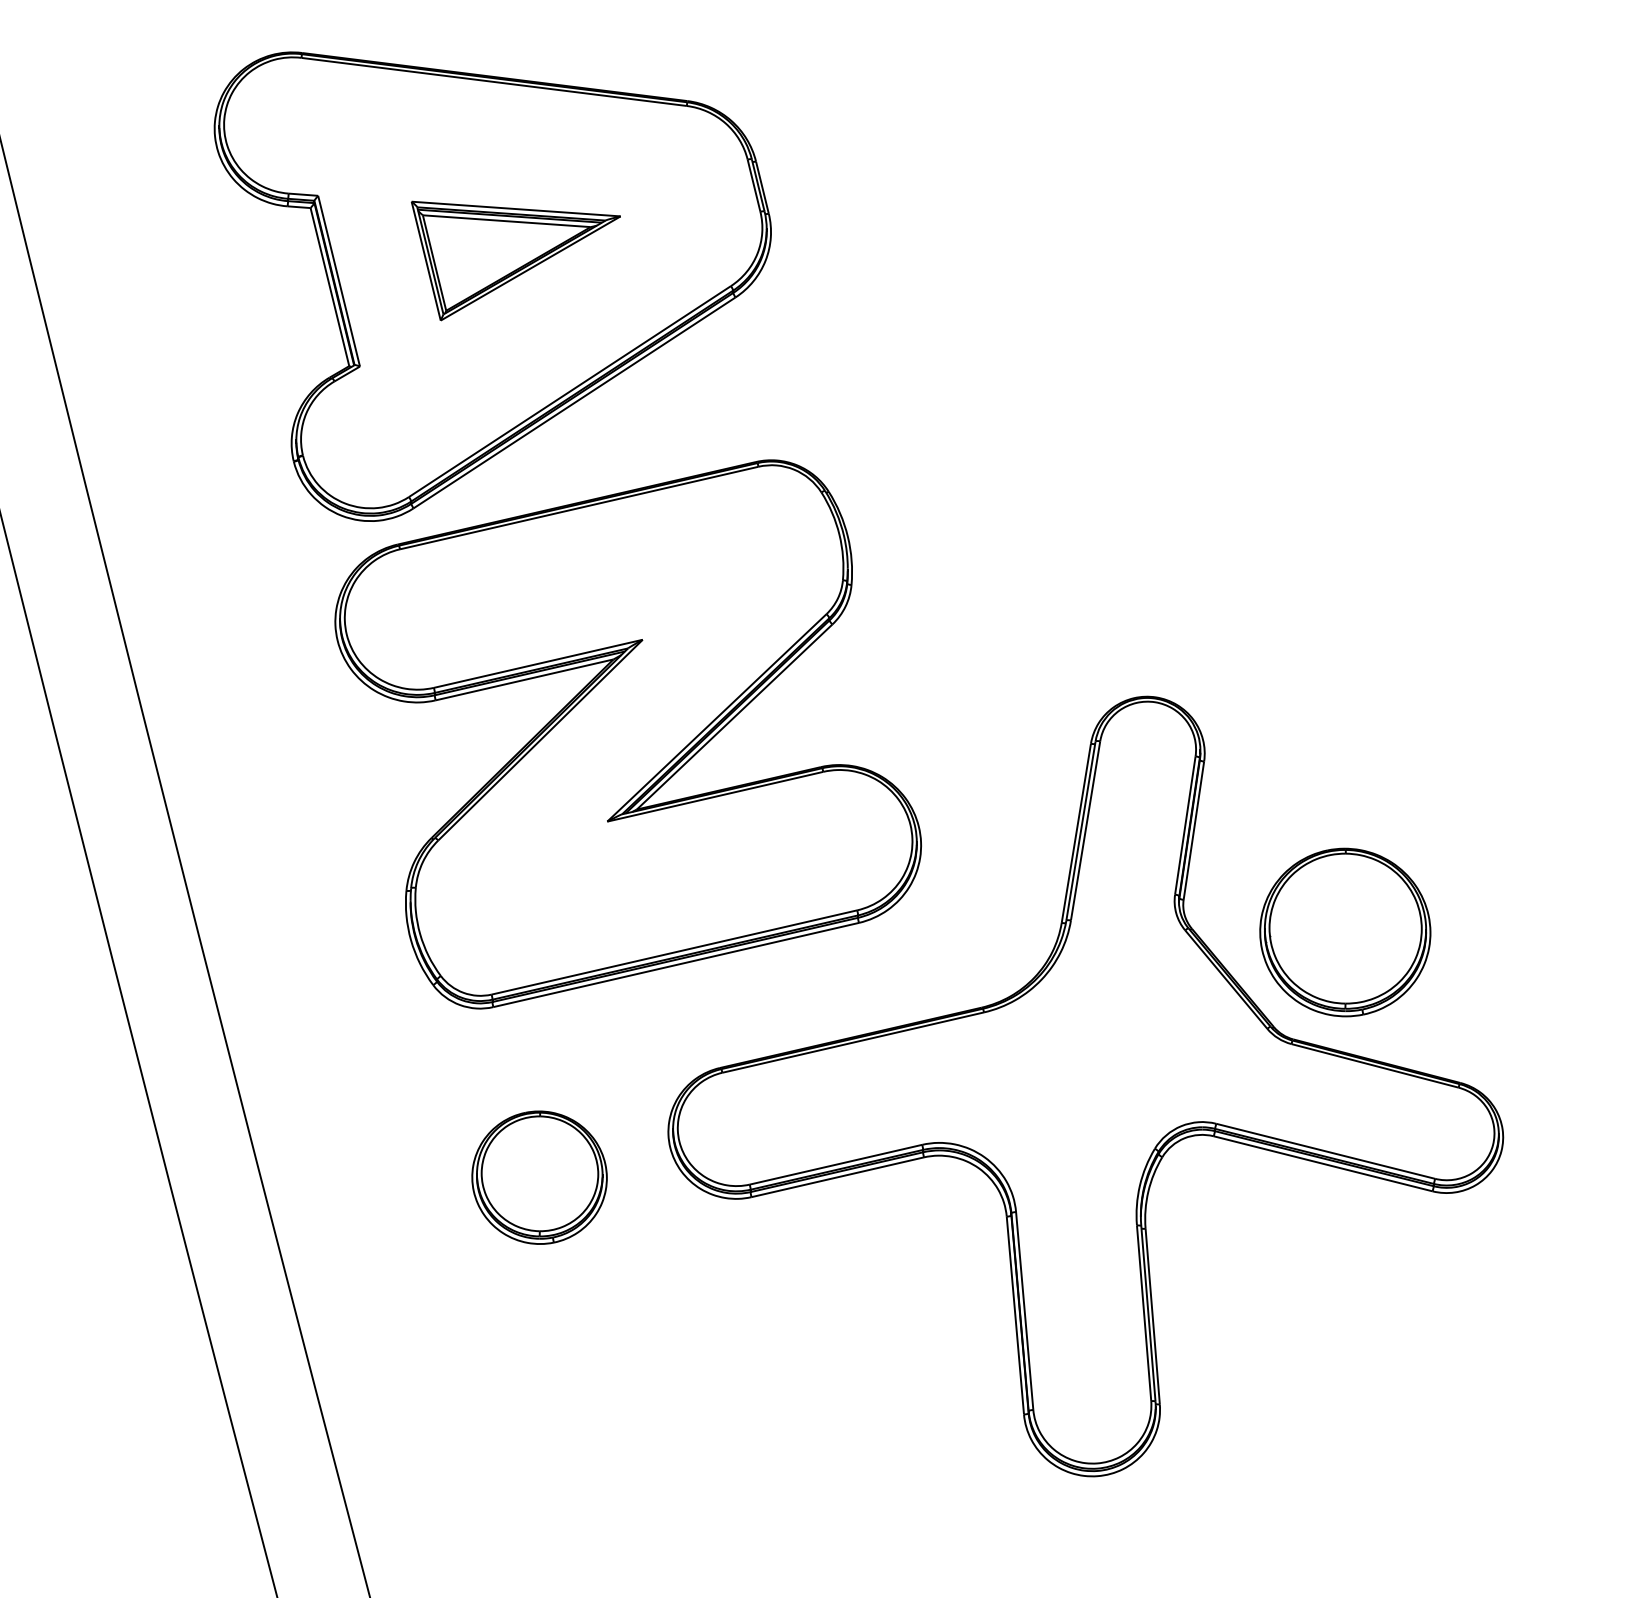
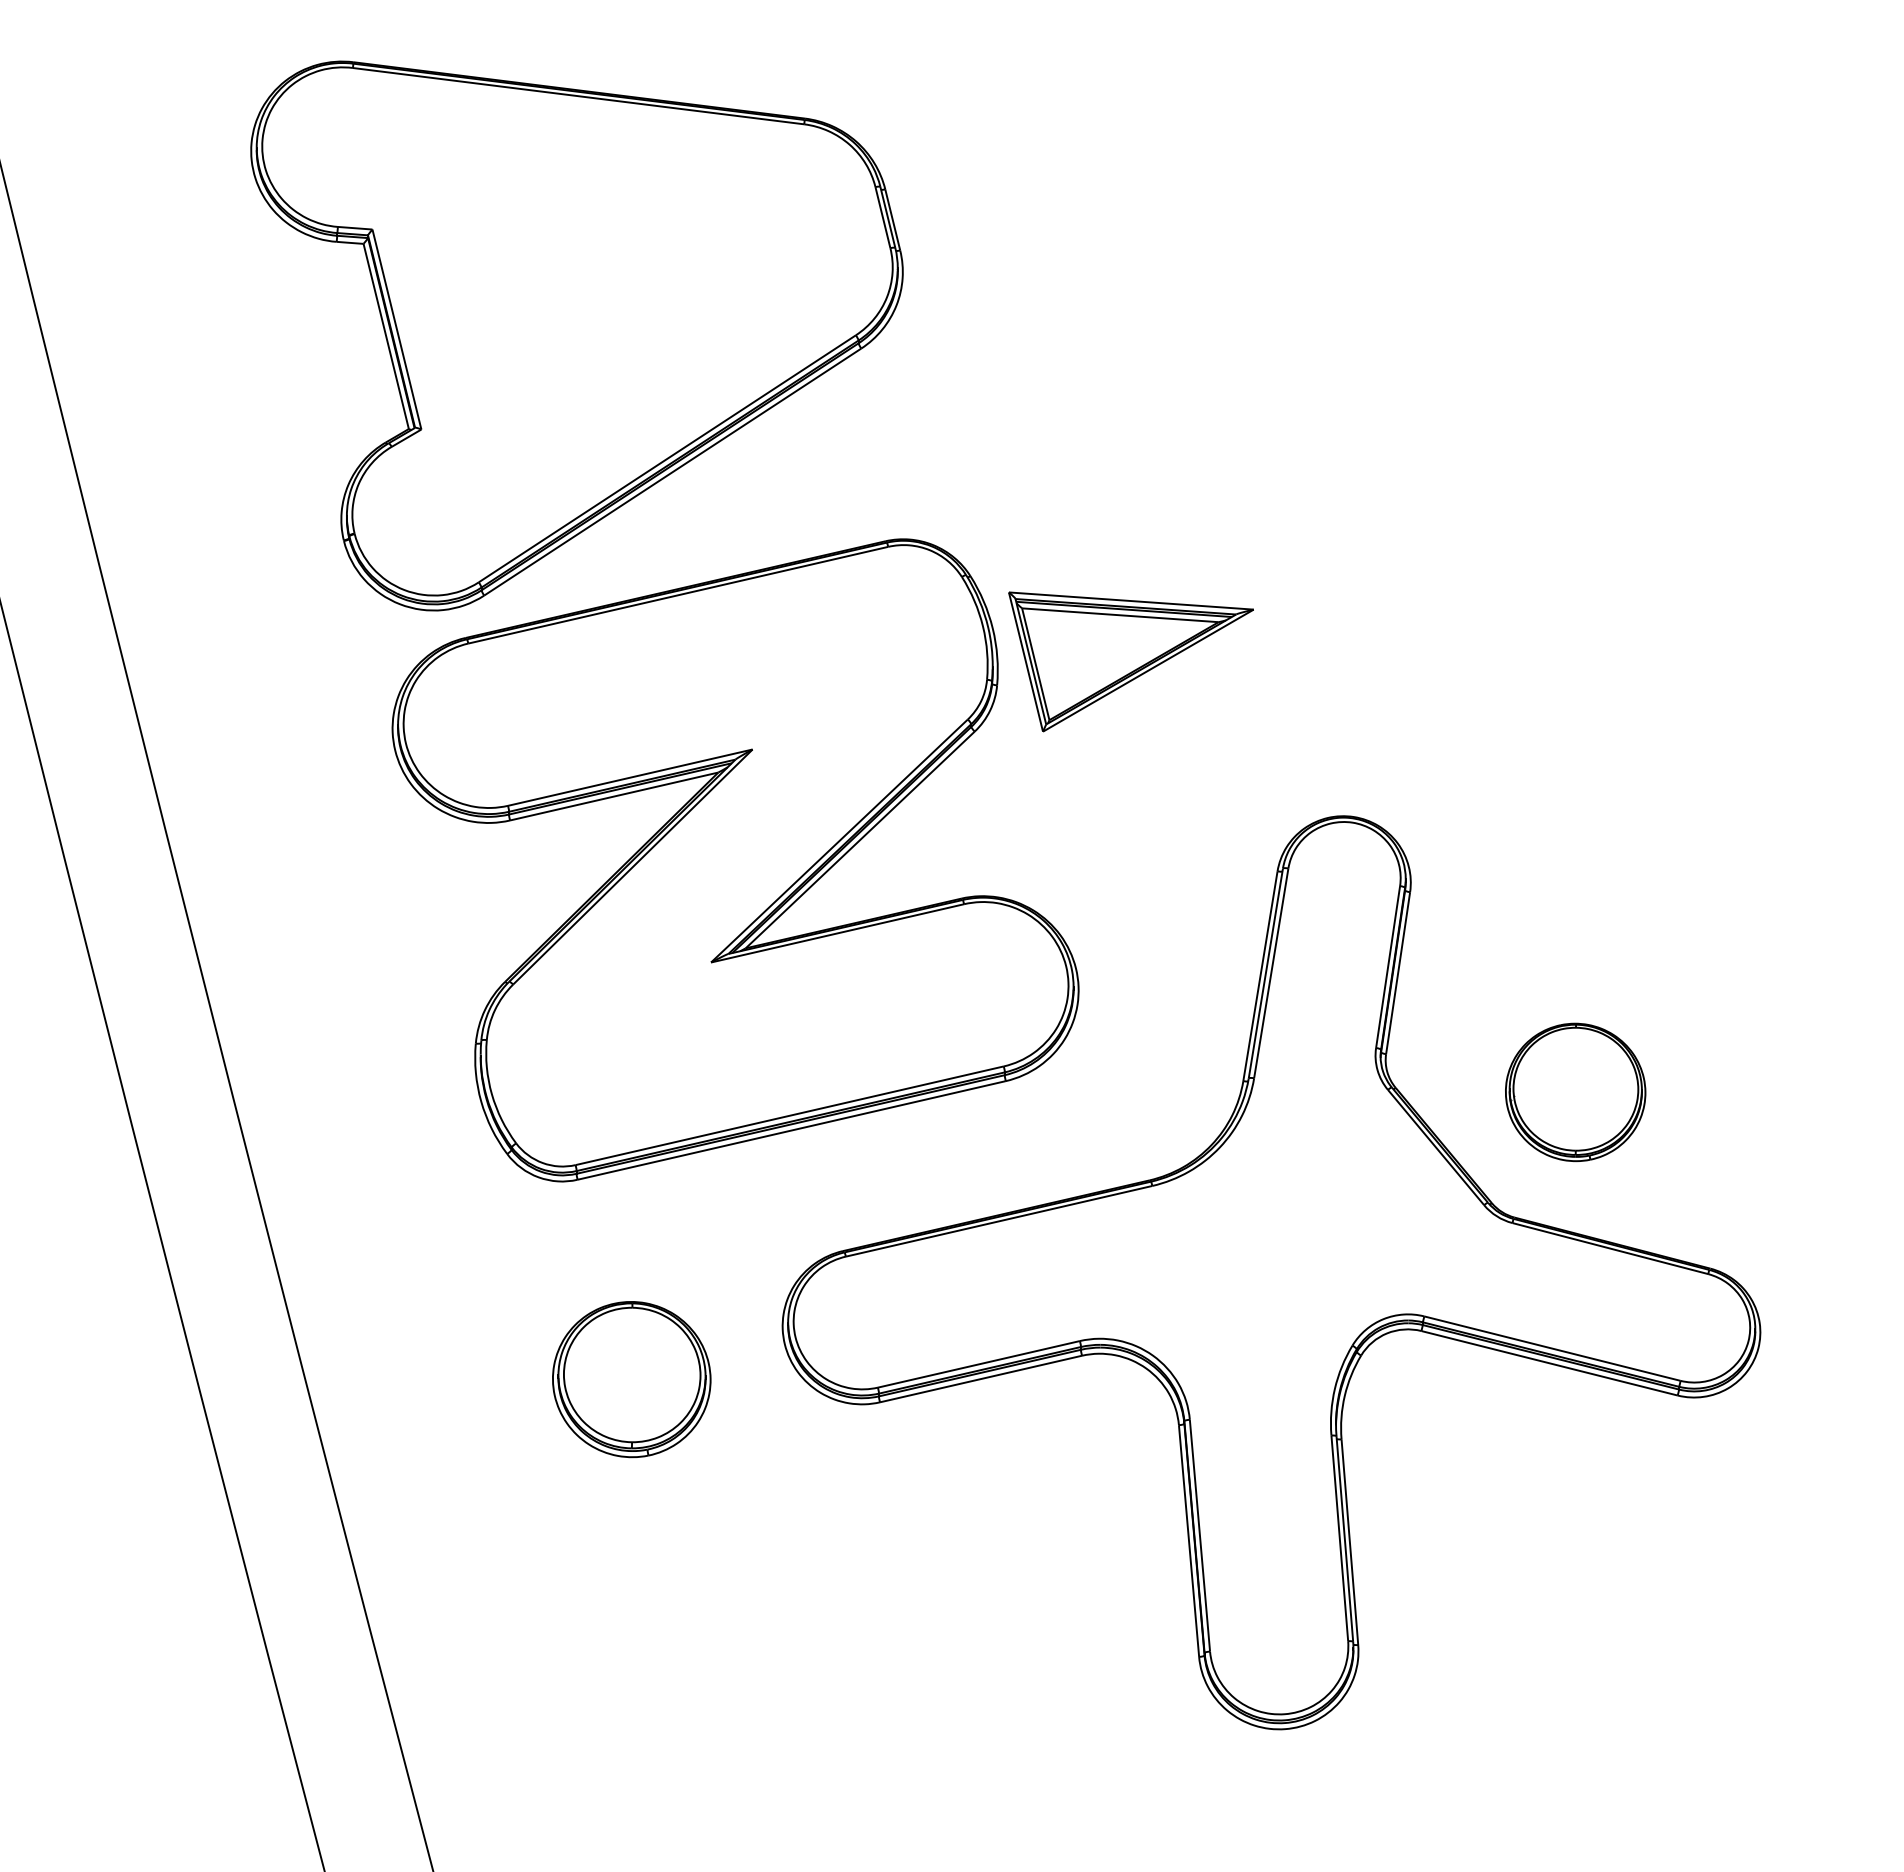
part: (515, 260) -> (1130, 661), moved
part: (1345, 932) -> (1575, 1092), size x0.7

